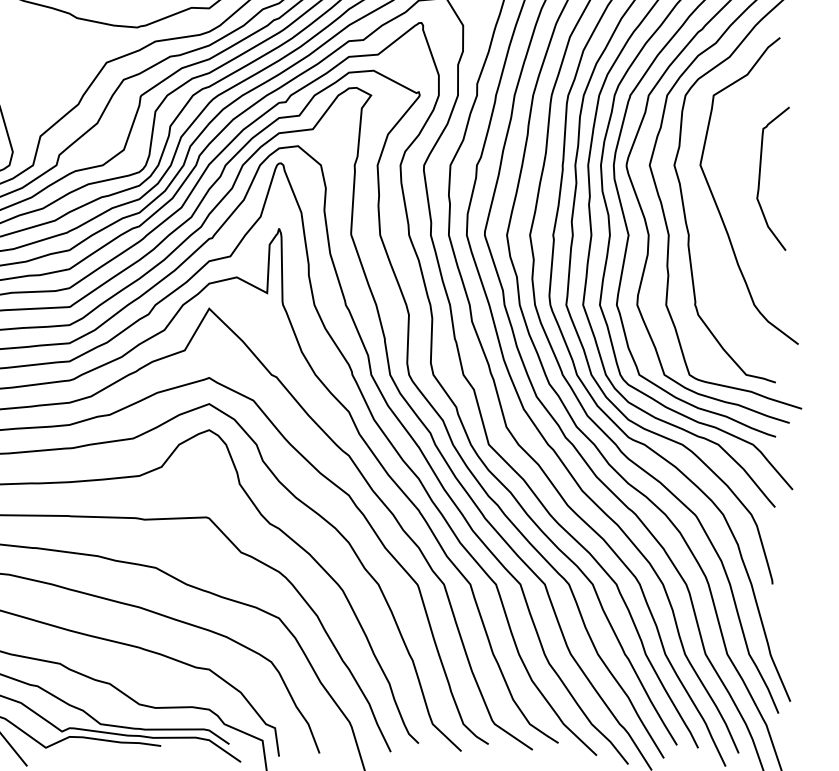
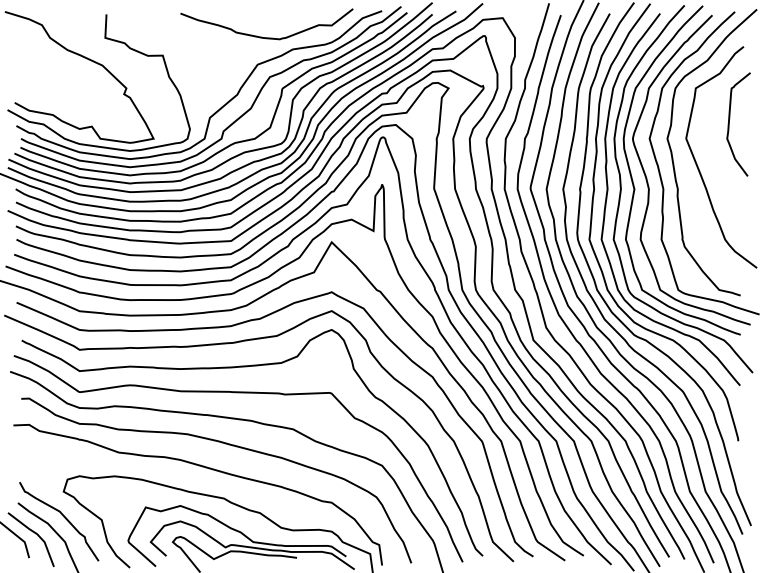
curve: (760, 178) -> (729, 124), moved

